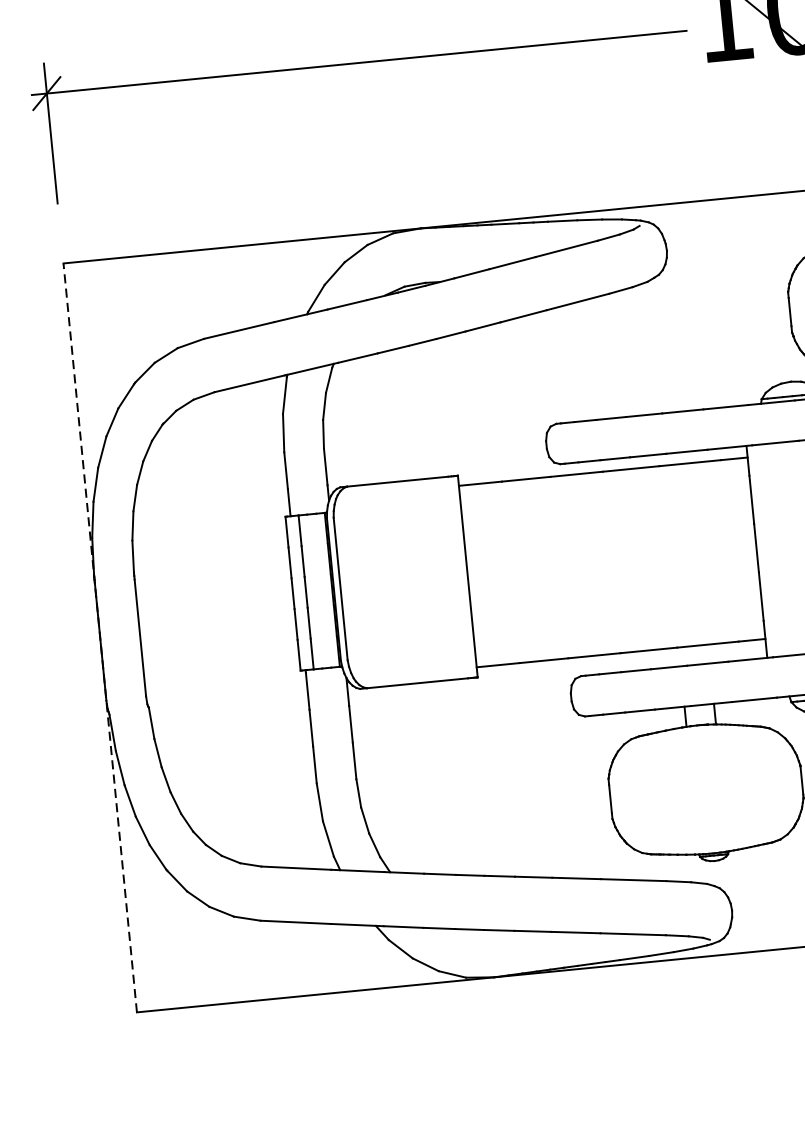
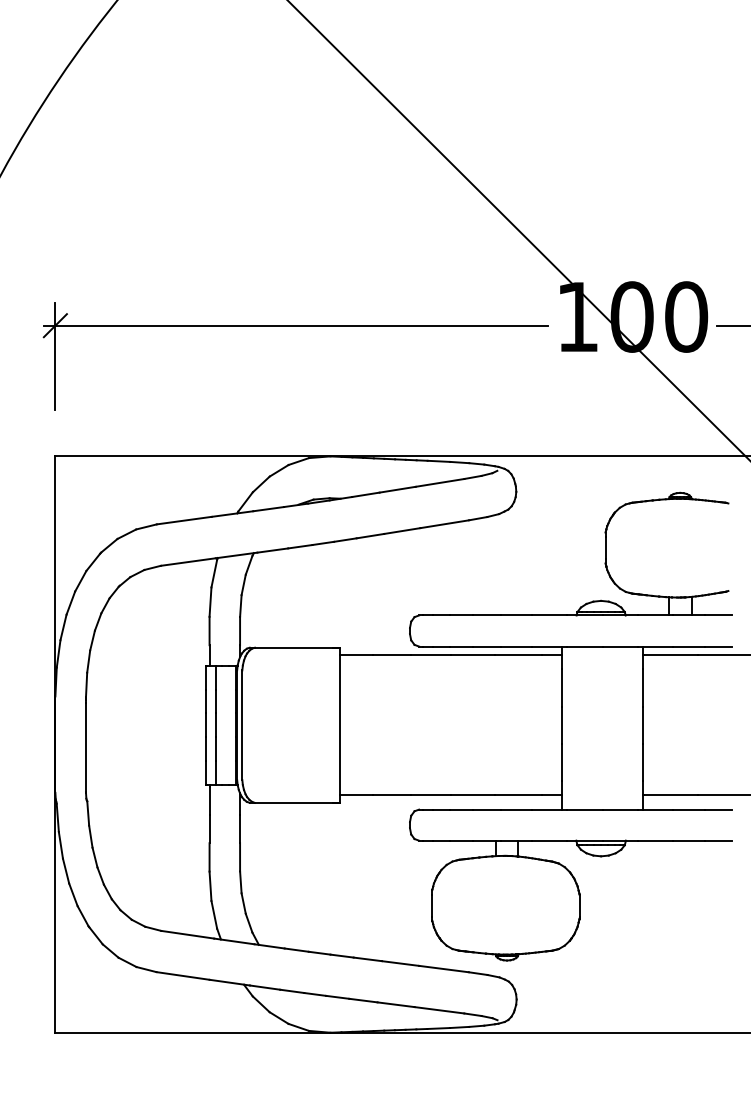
line: (100, 637) -> (55, 744), dashed -> solid

